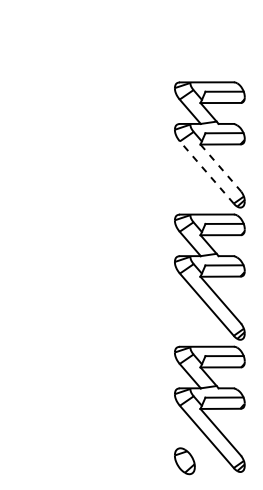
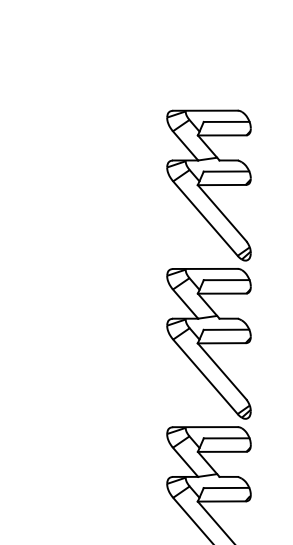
line: (221, 168) -> (222, 213), dashed -> solid
line: (206, 172) -> (204, 218), dashed -> solid

